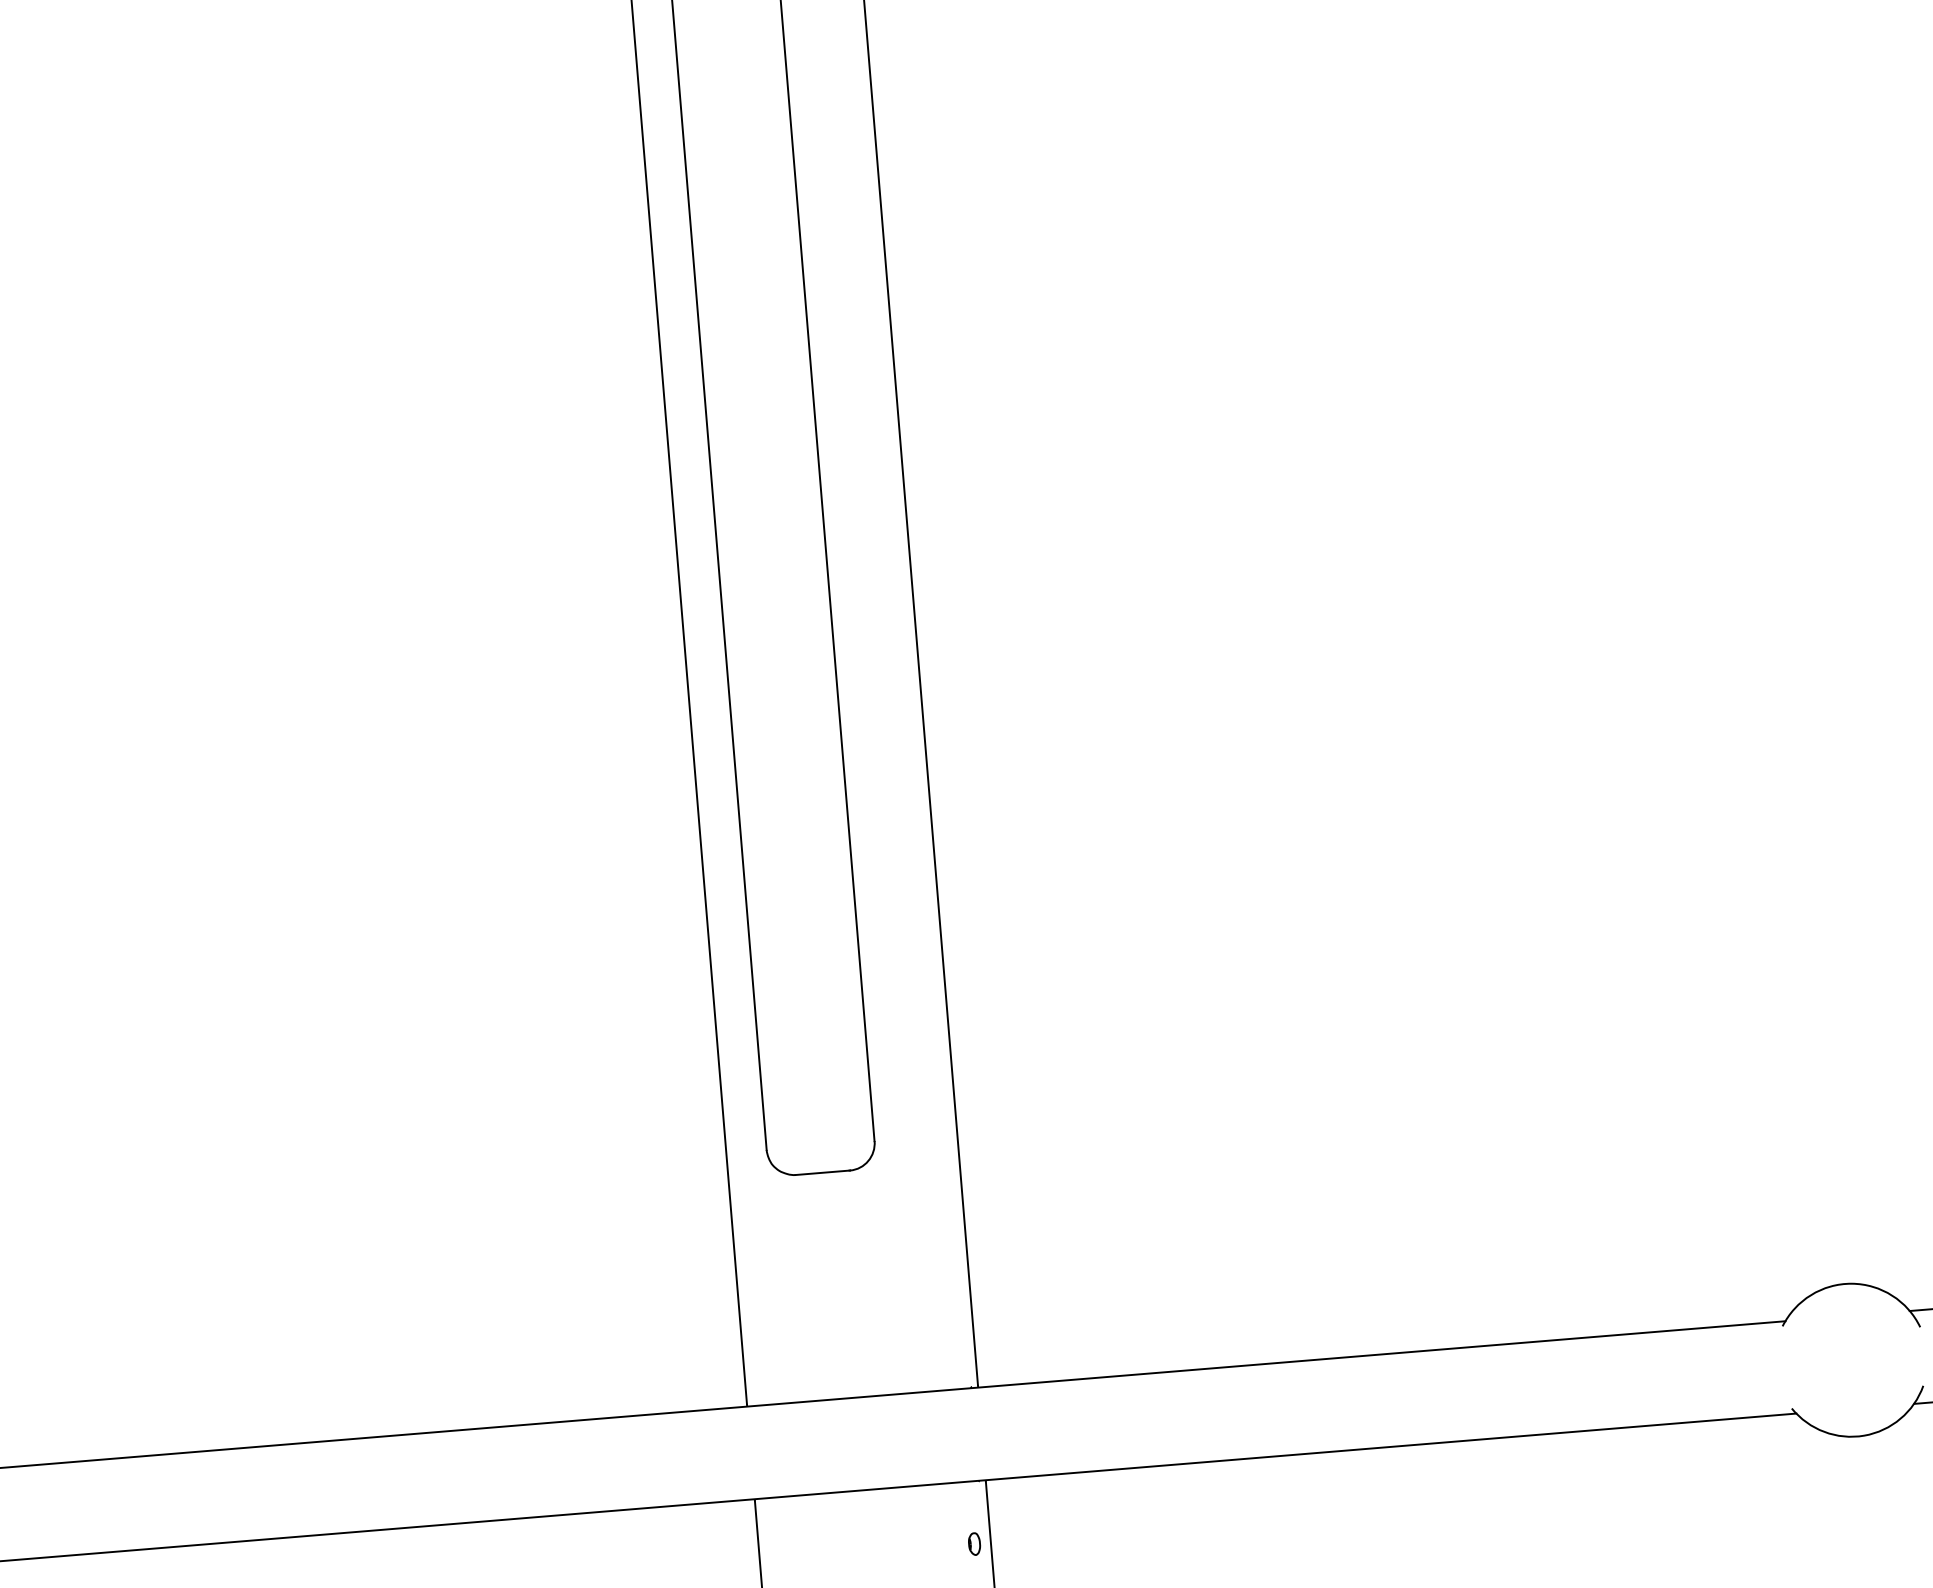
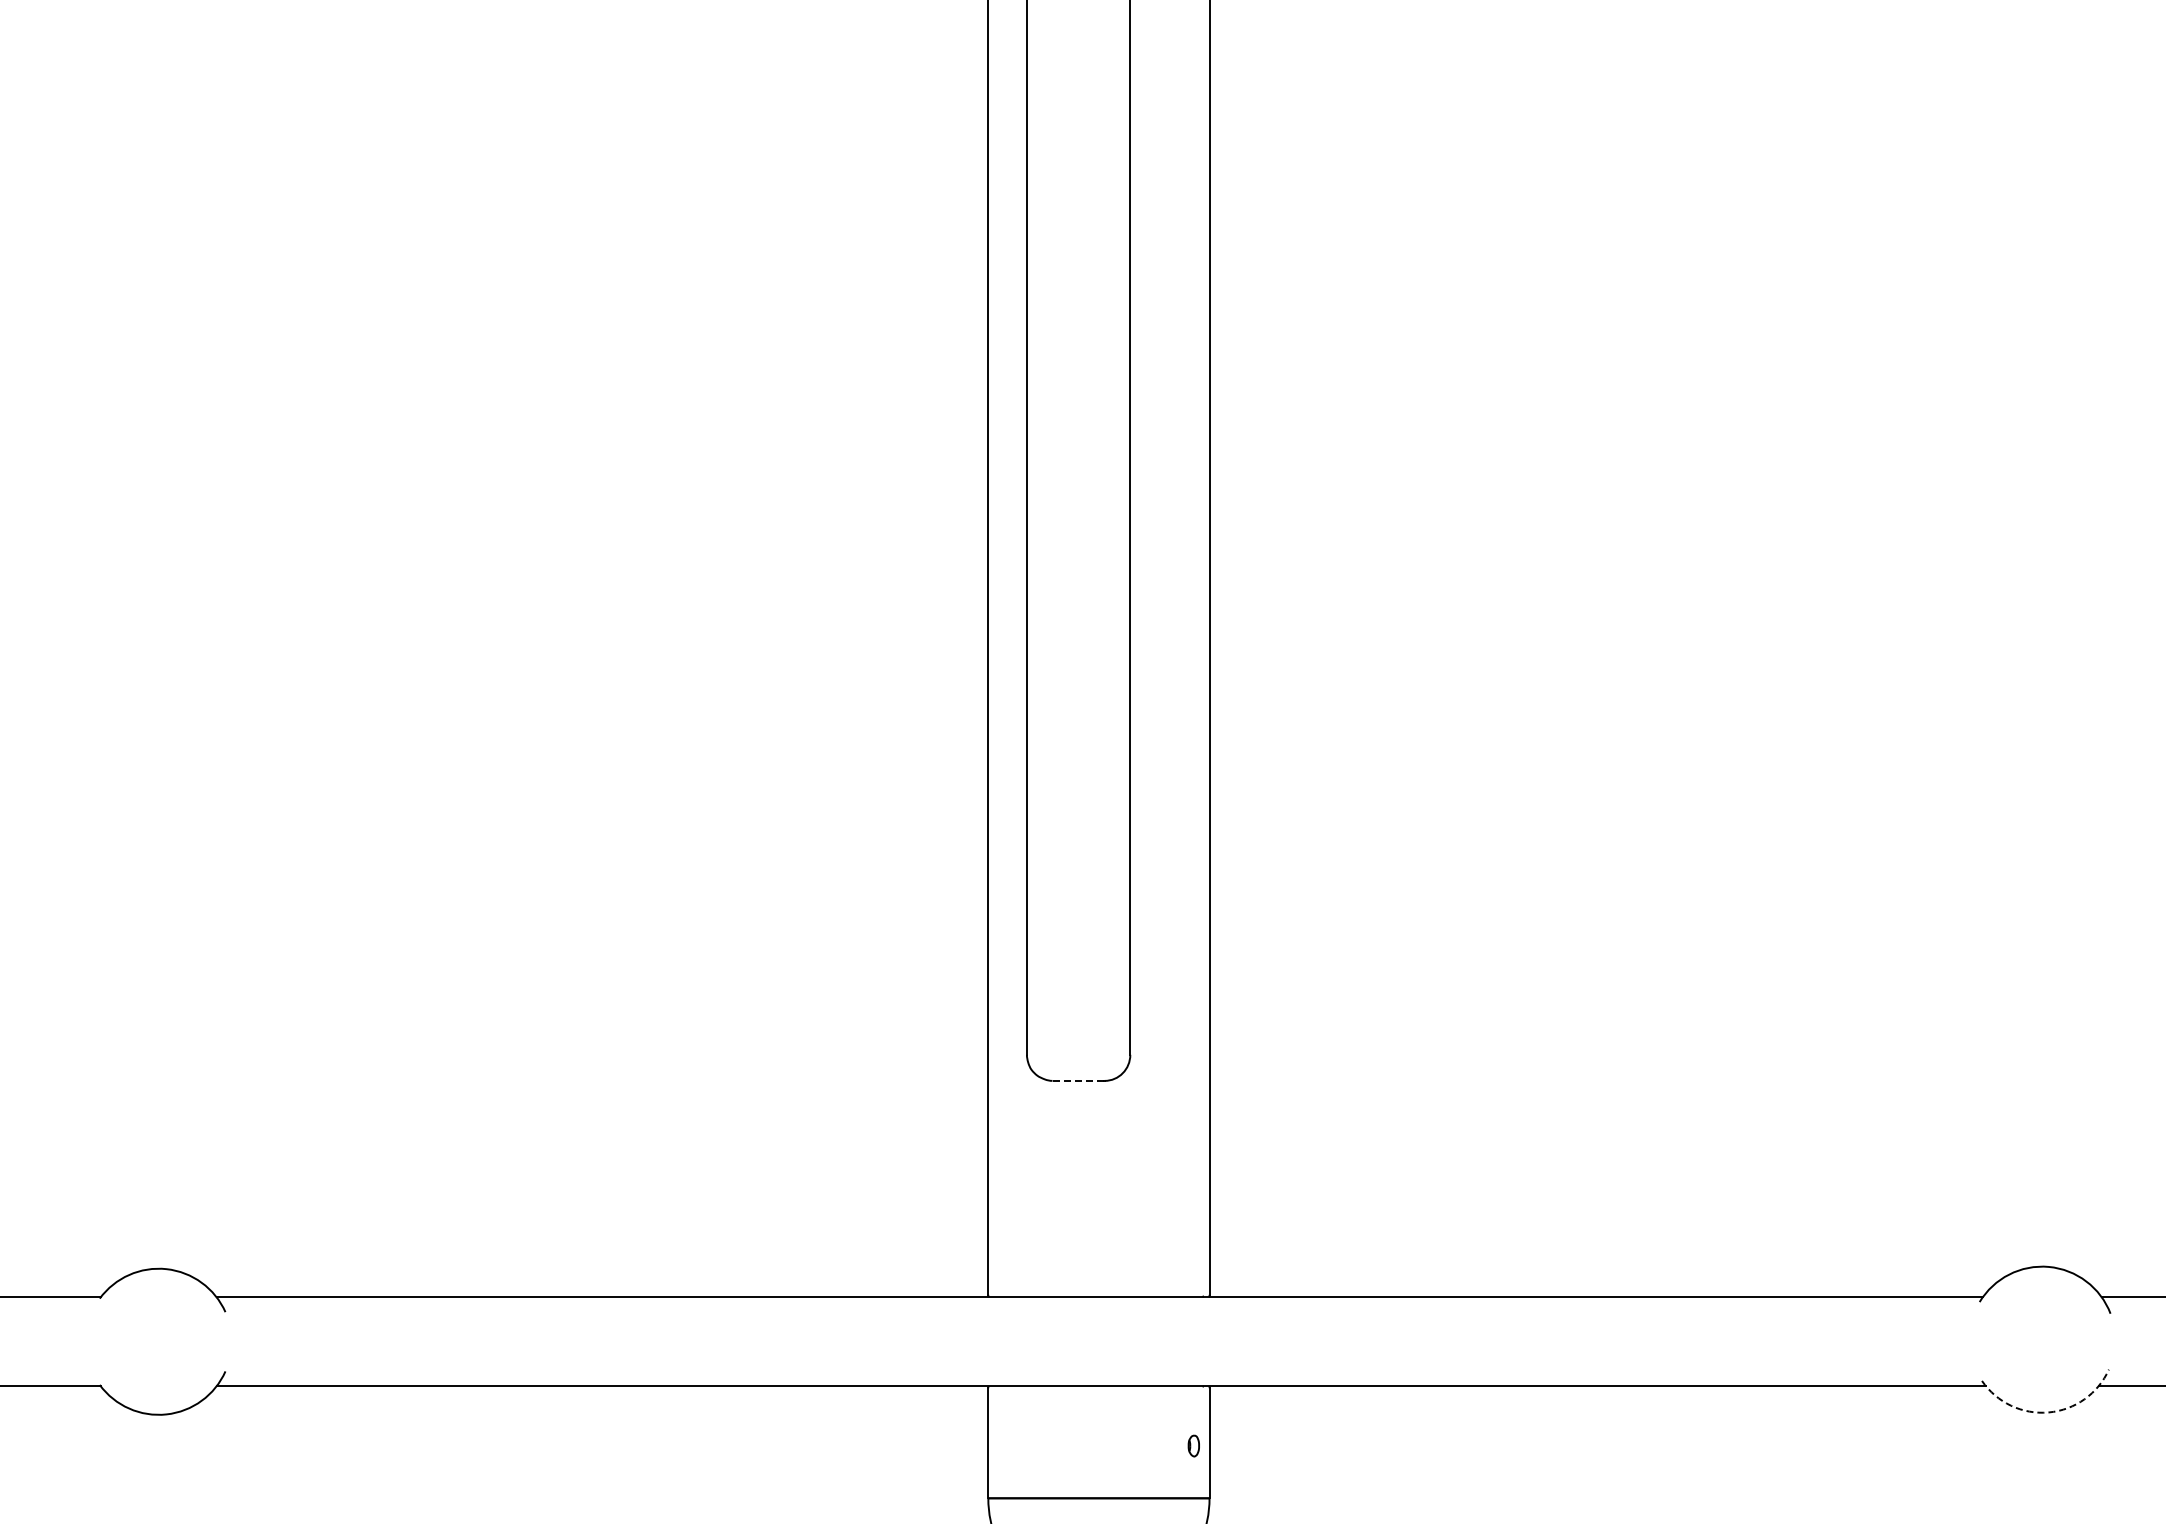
line: (822, 1172) -> (1078, 1080), solid -> dashed
arc: (1863, 1435) -> (2048, 1412), solid -> dashed

